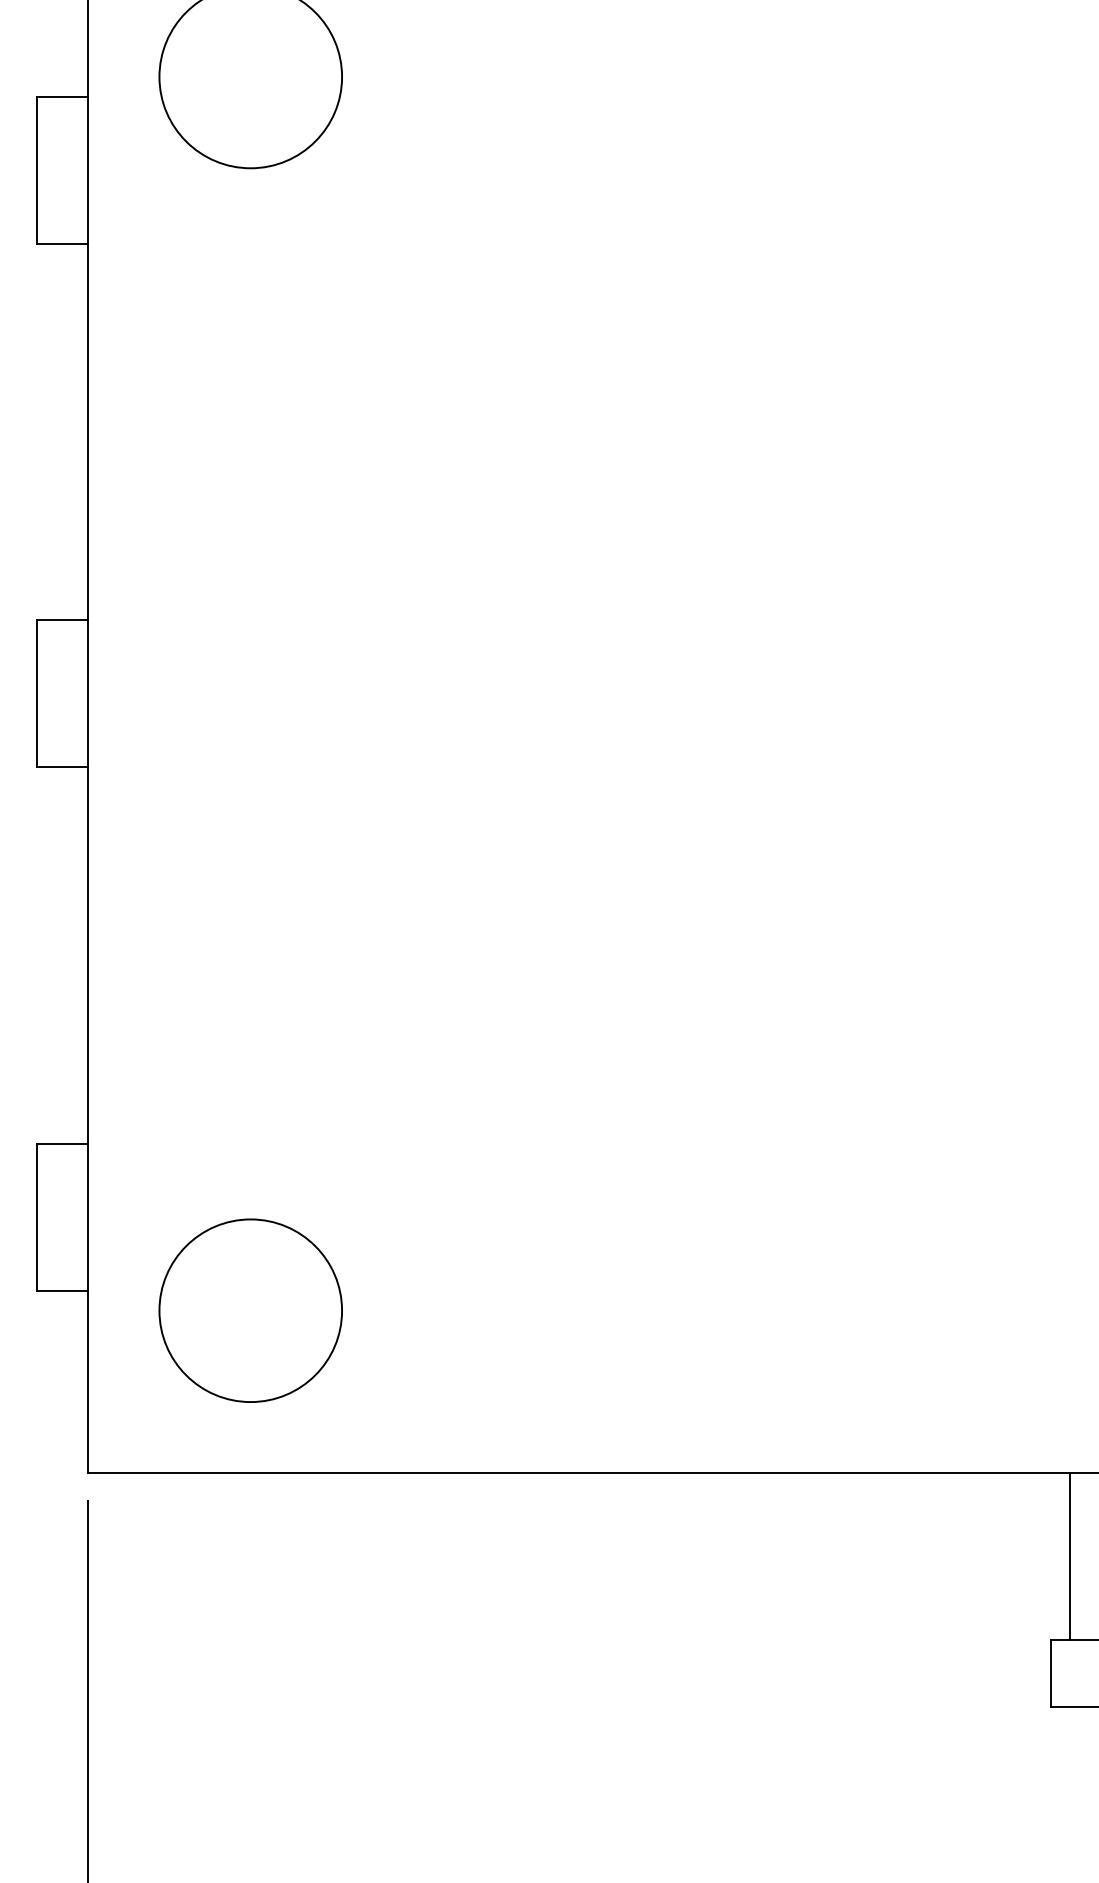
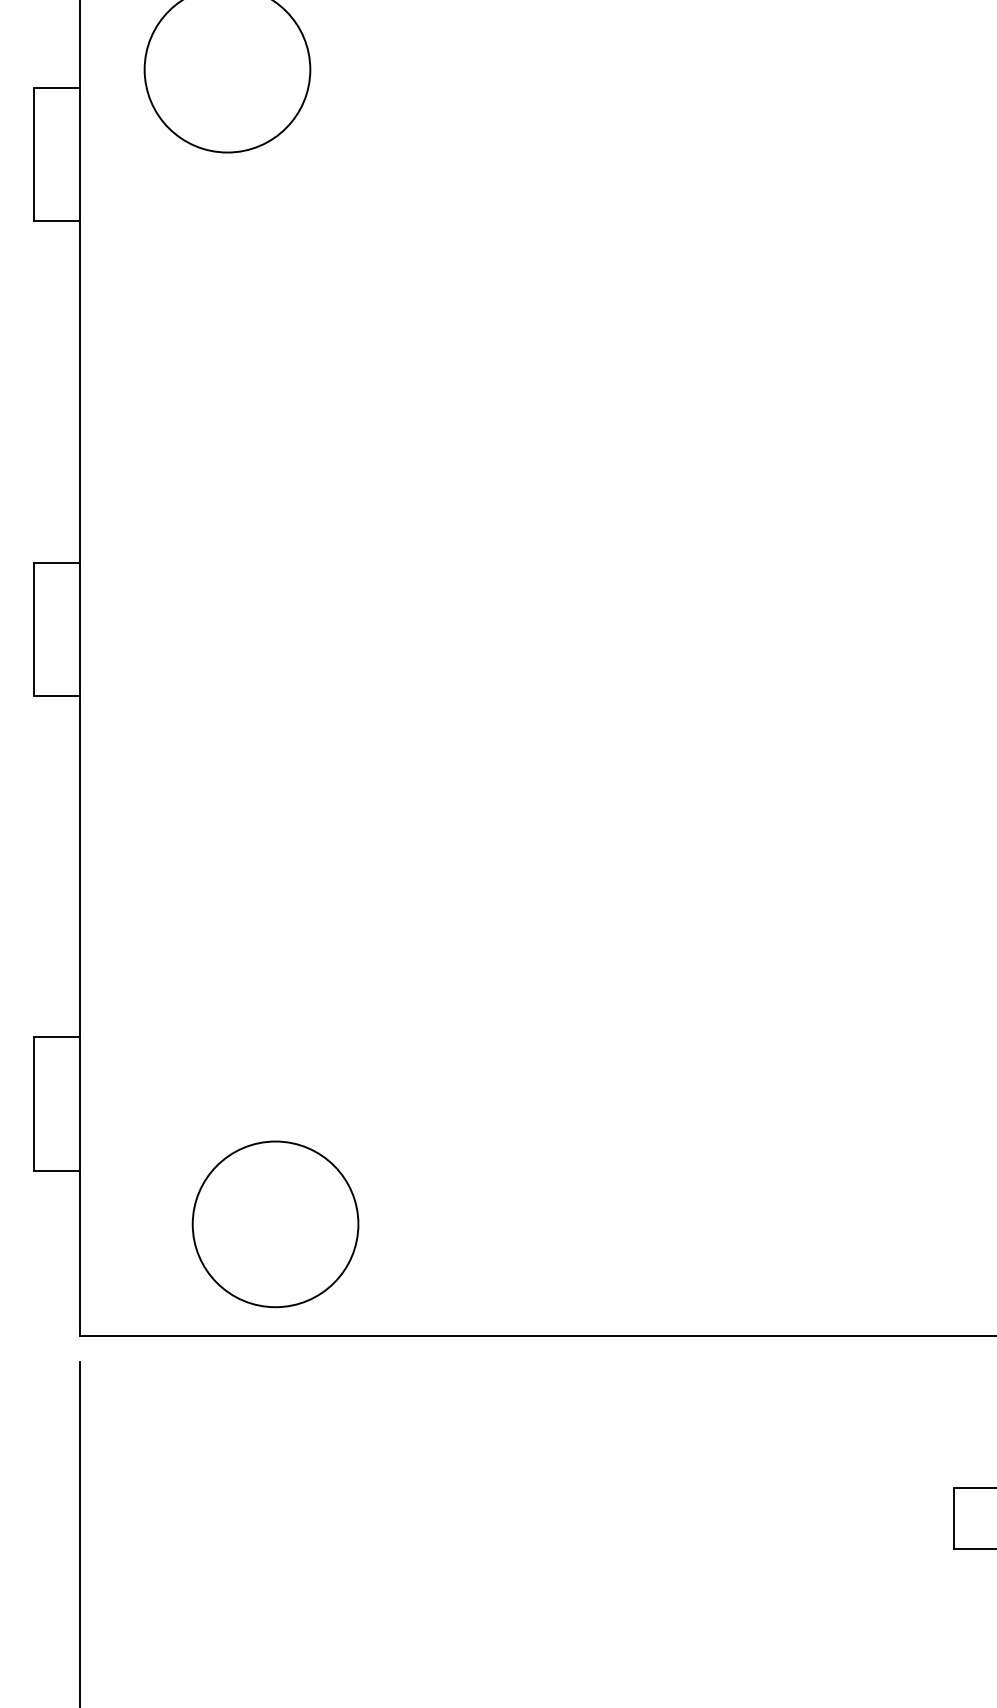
circle: (250, 1310) -> (275, 1224), moved
line: (1069, 1556) -> (970, 1411), removed

